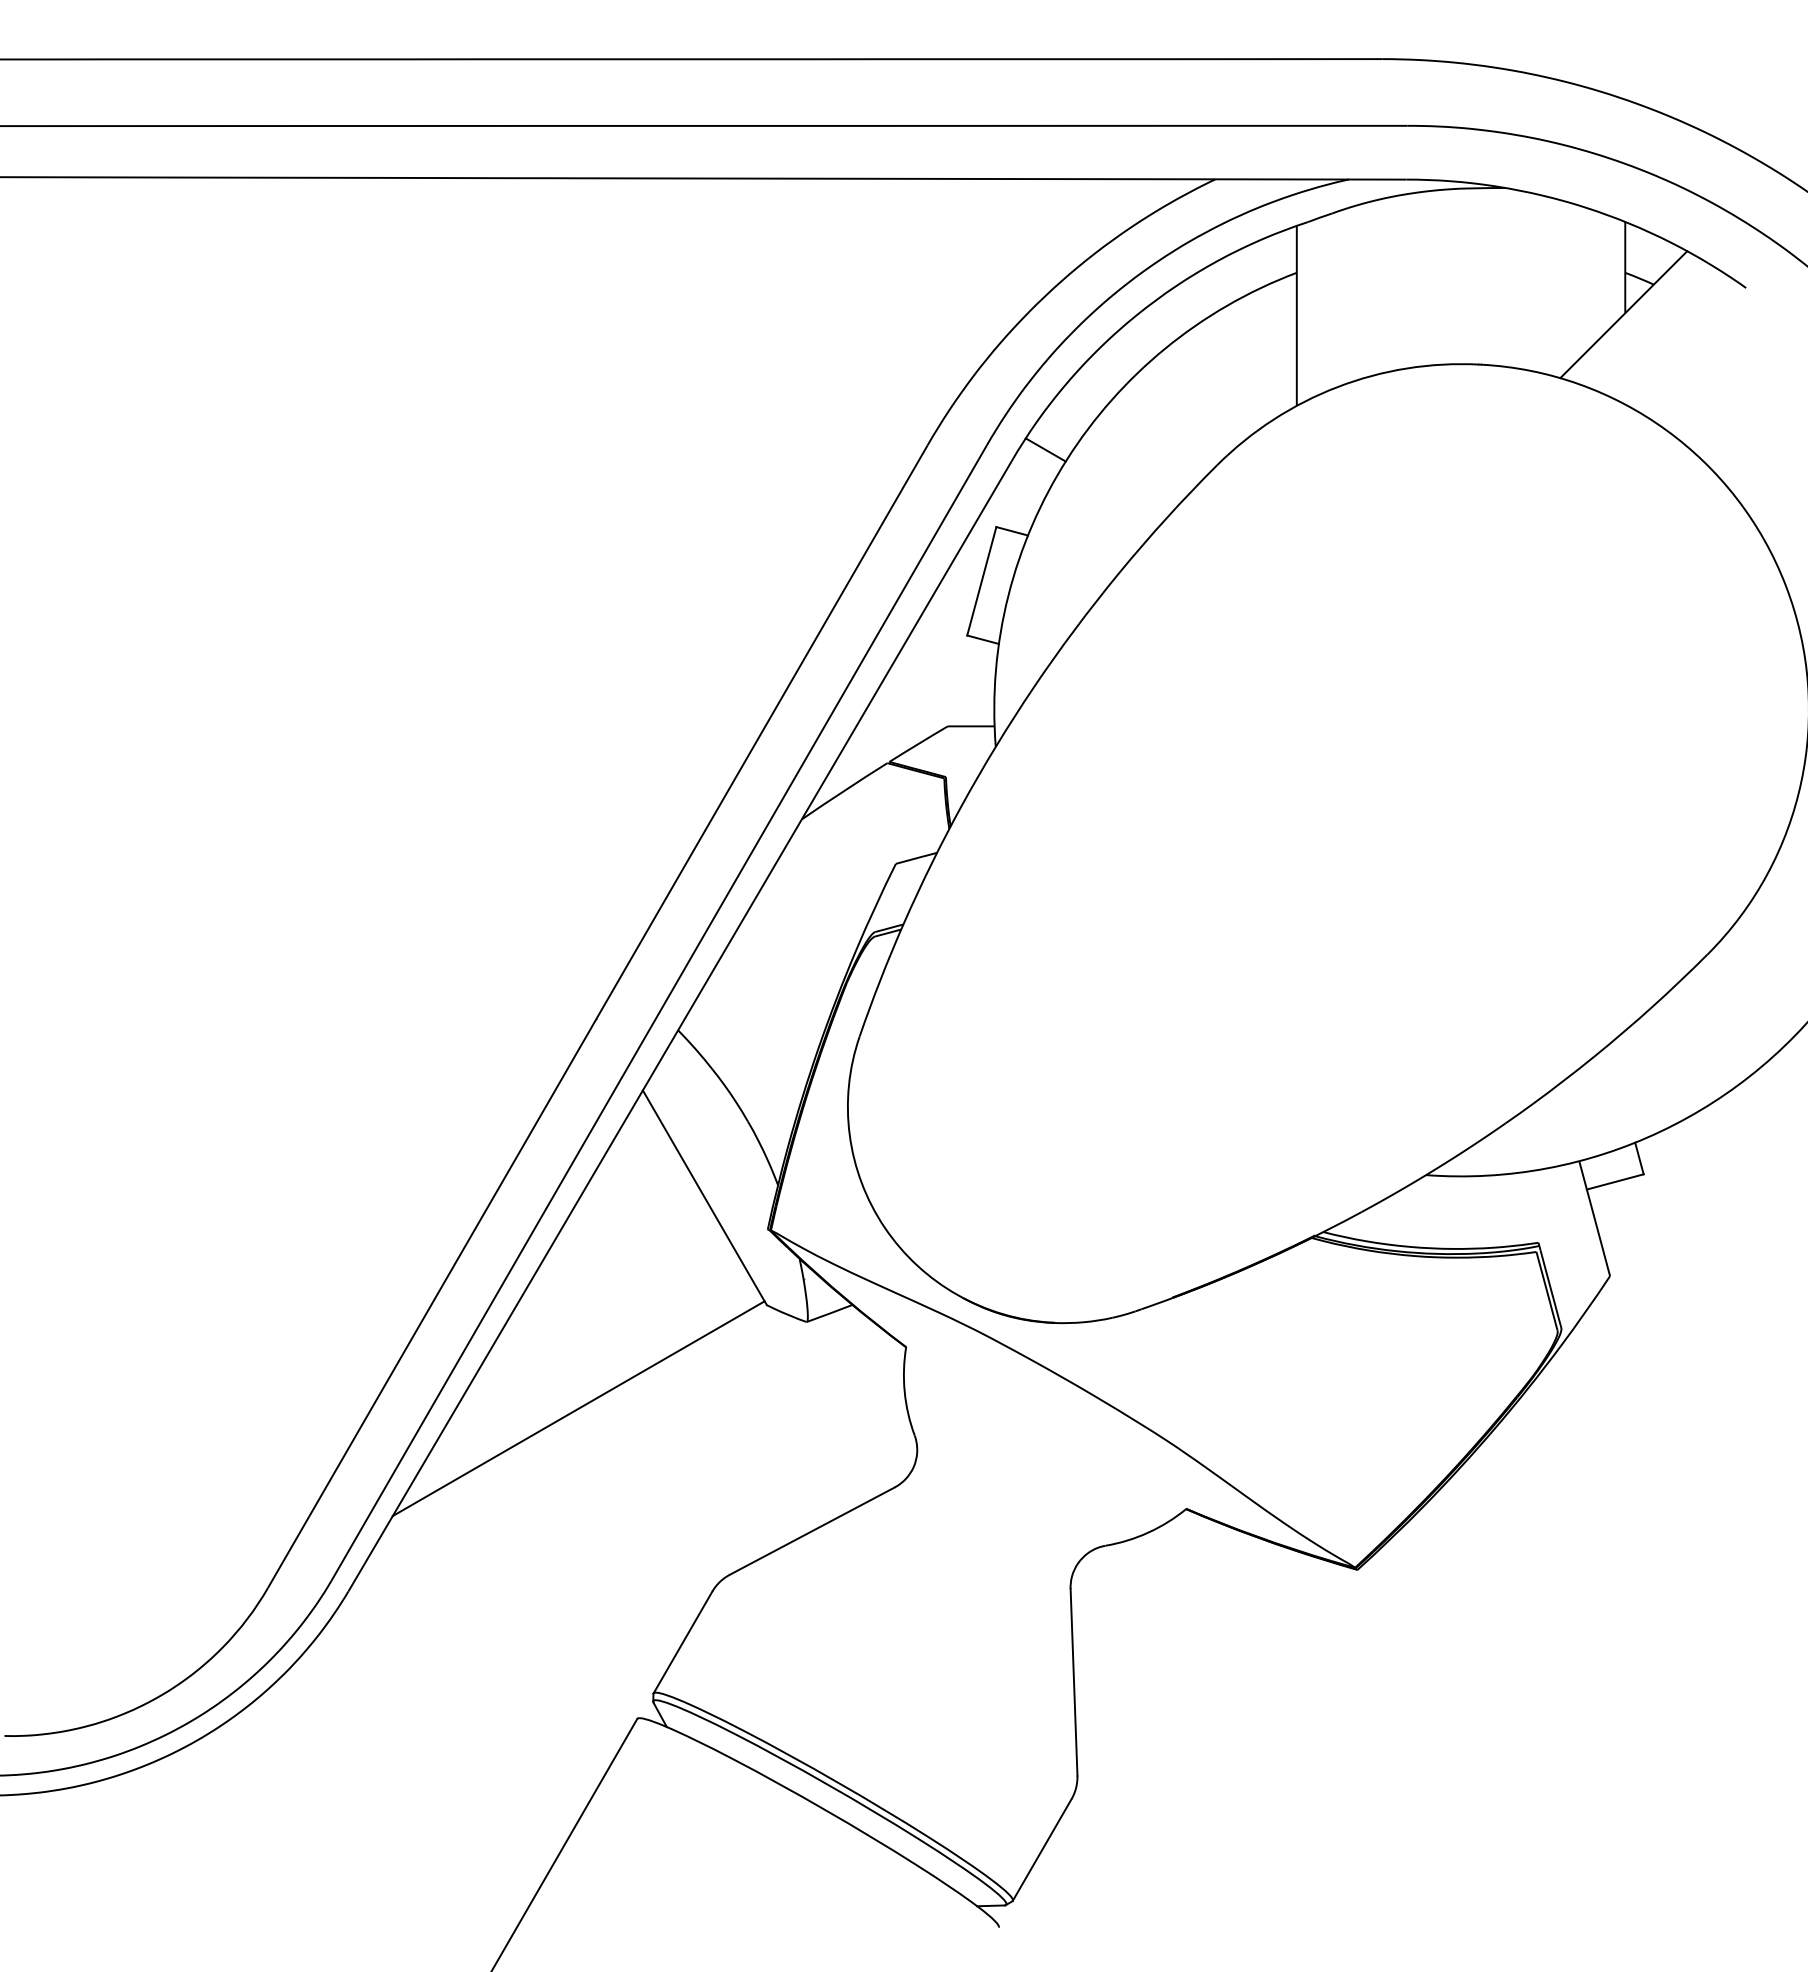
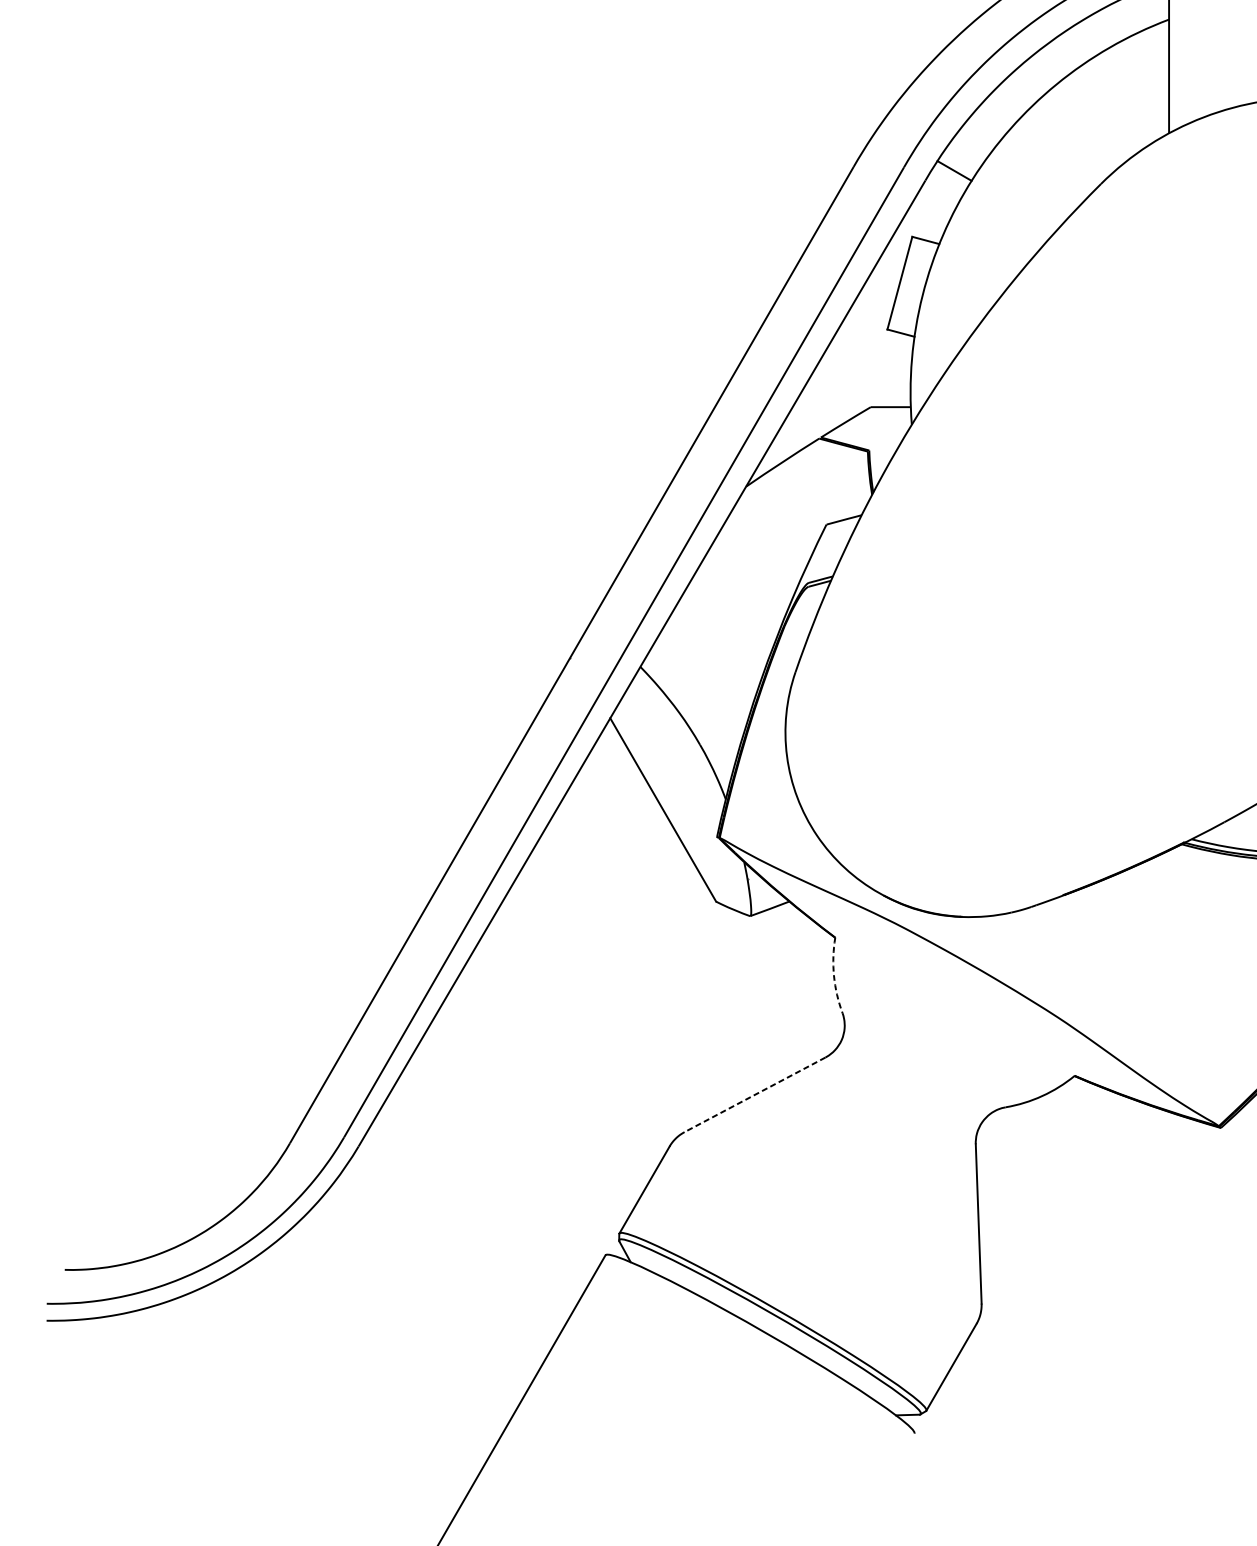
arc: (904, 1391) -> (833, 975), solid -> dashed
line: (578, 1408) -> (555, 990), removed
line: (811, 1531) -> (754, 1095), solid -> dashed

